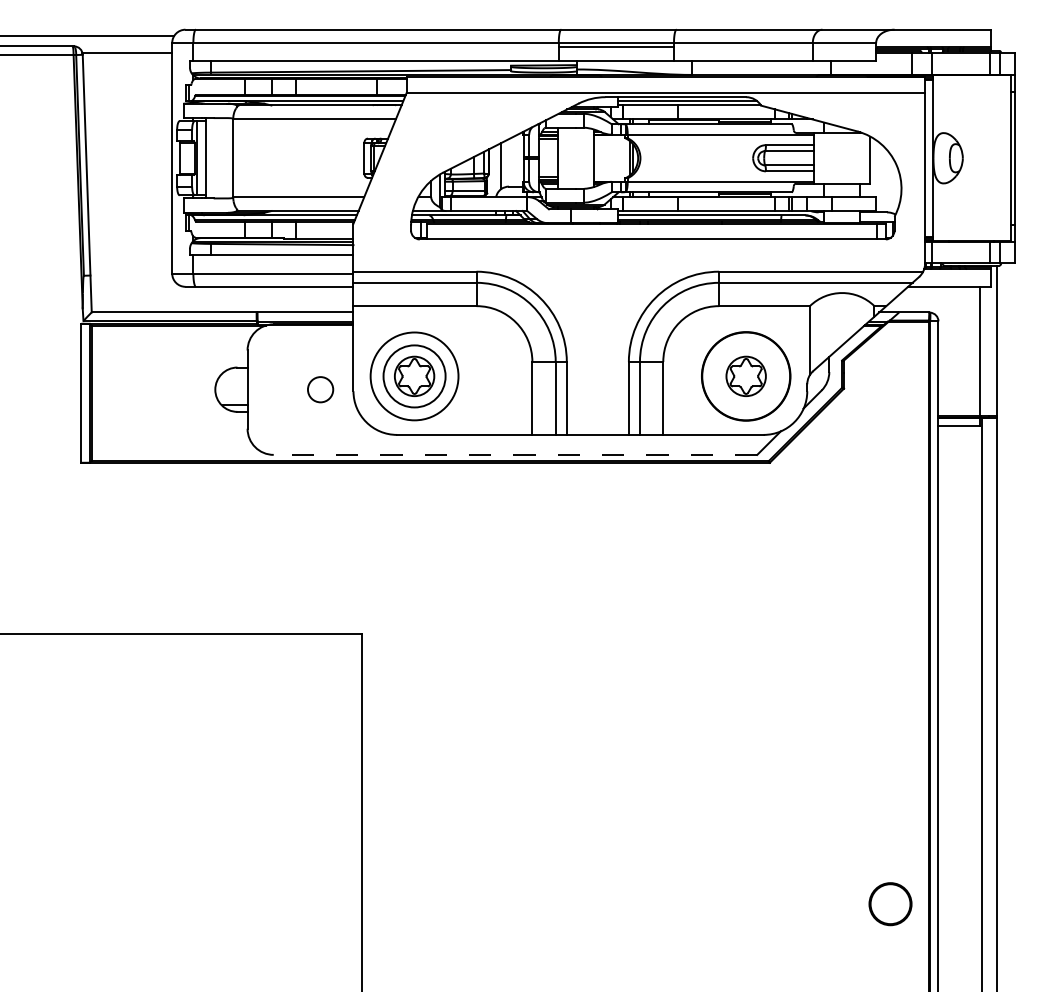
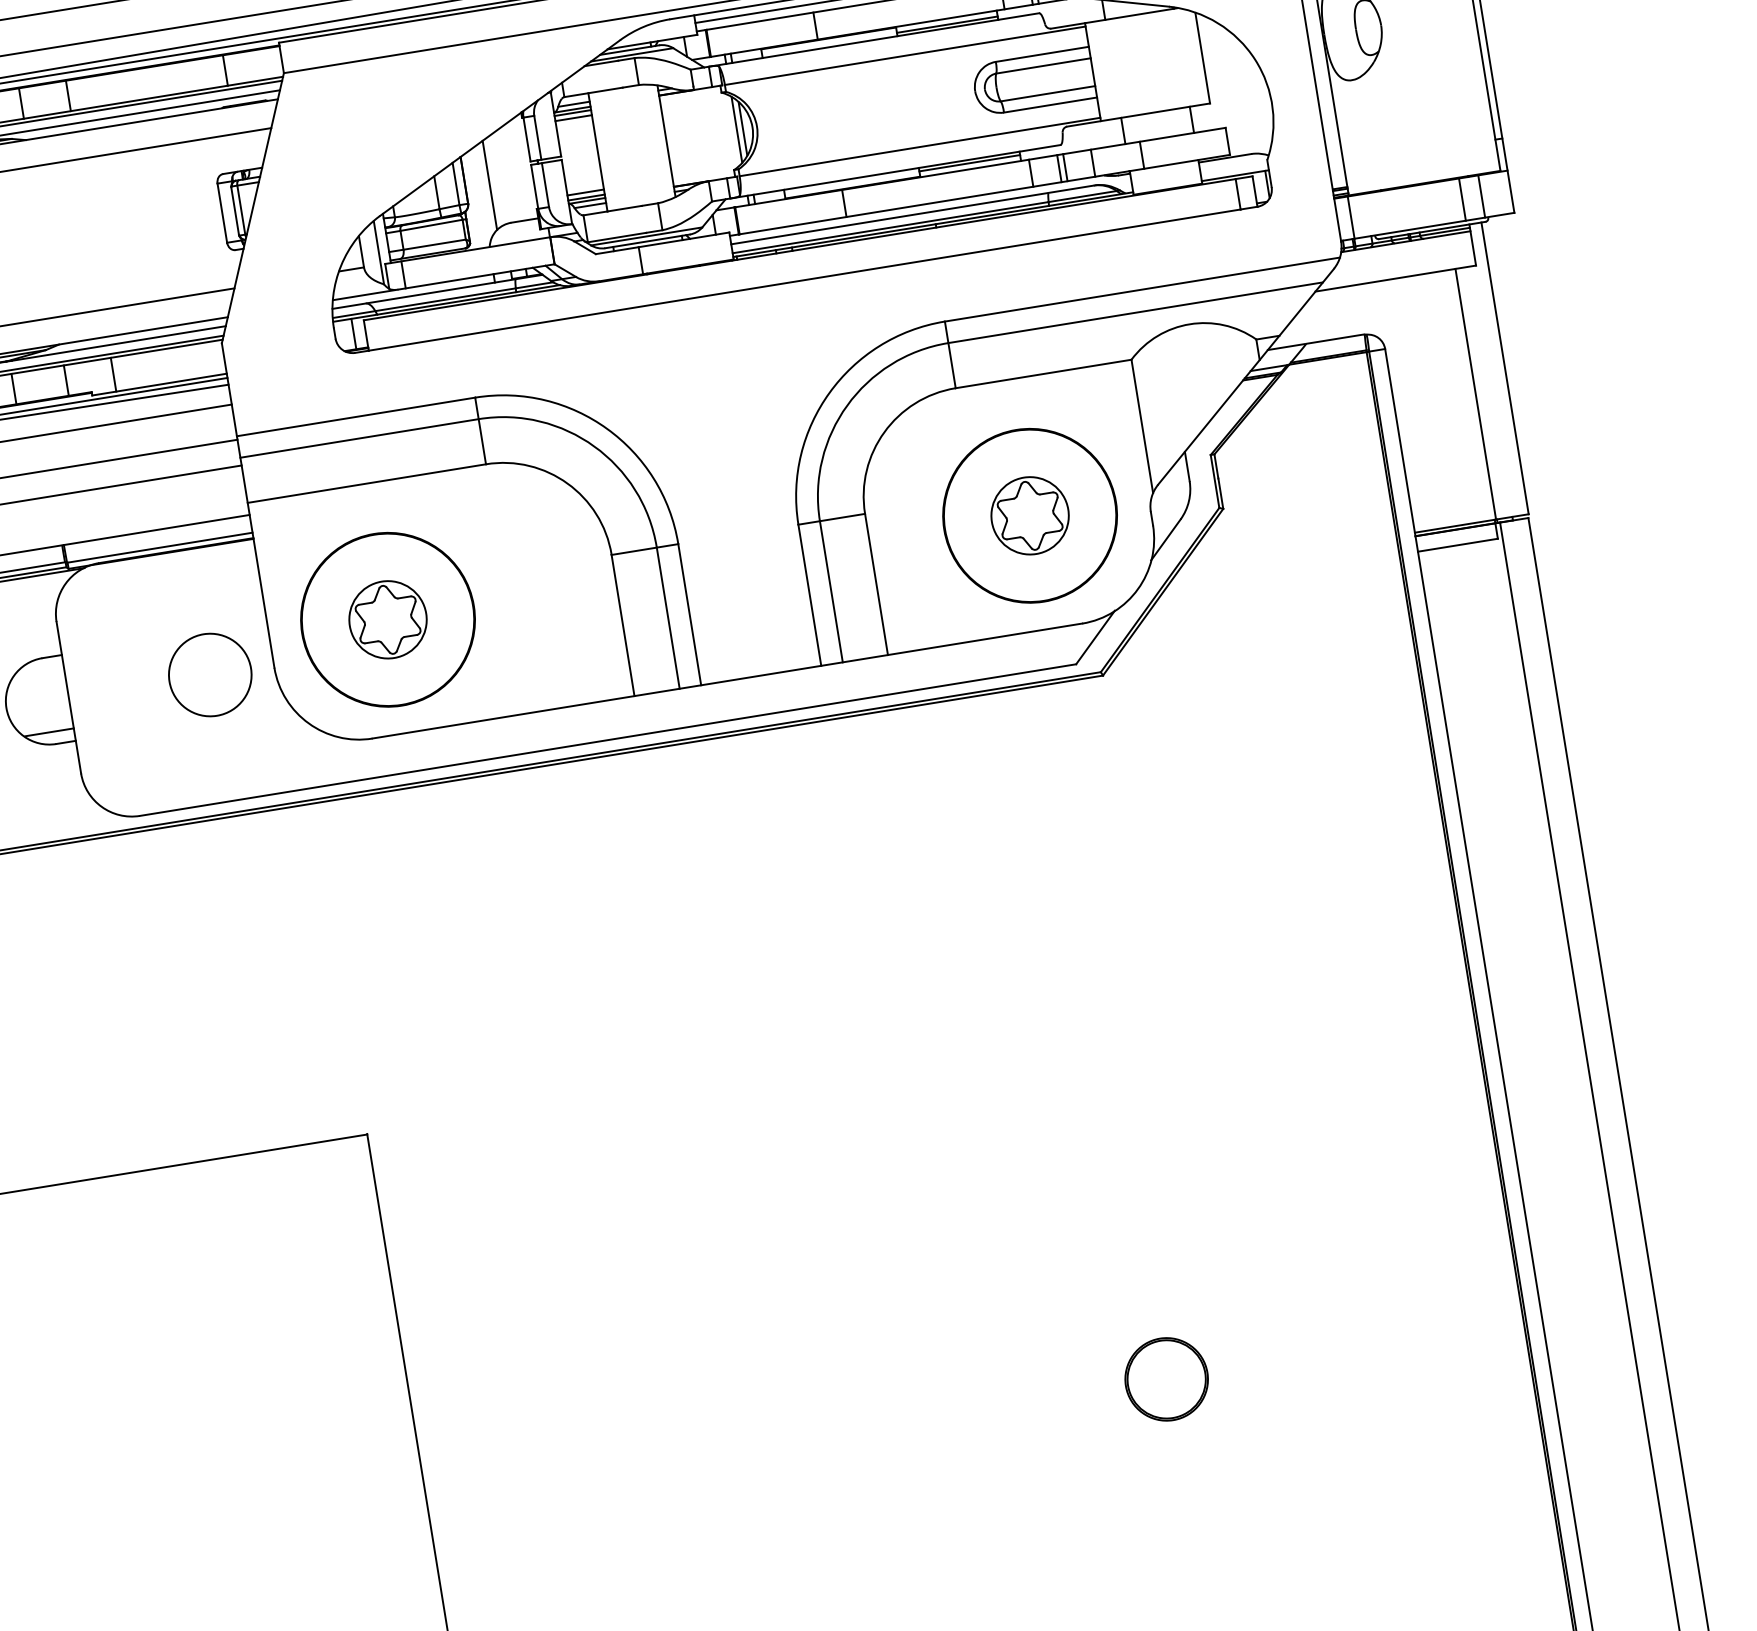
circle: (414, 376) -> (387, 619), size x1.43
circle: (320, 389) -> (210, 674), size x1.67
line: (515, 454) -> (607, 739), dashed -> solid
circle: (890, 904) -> (1166, 1380), moved

